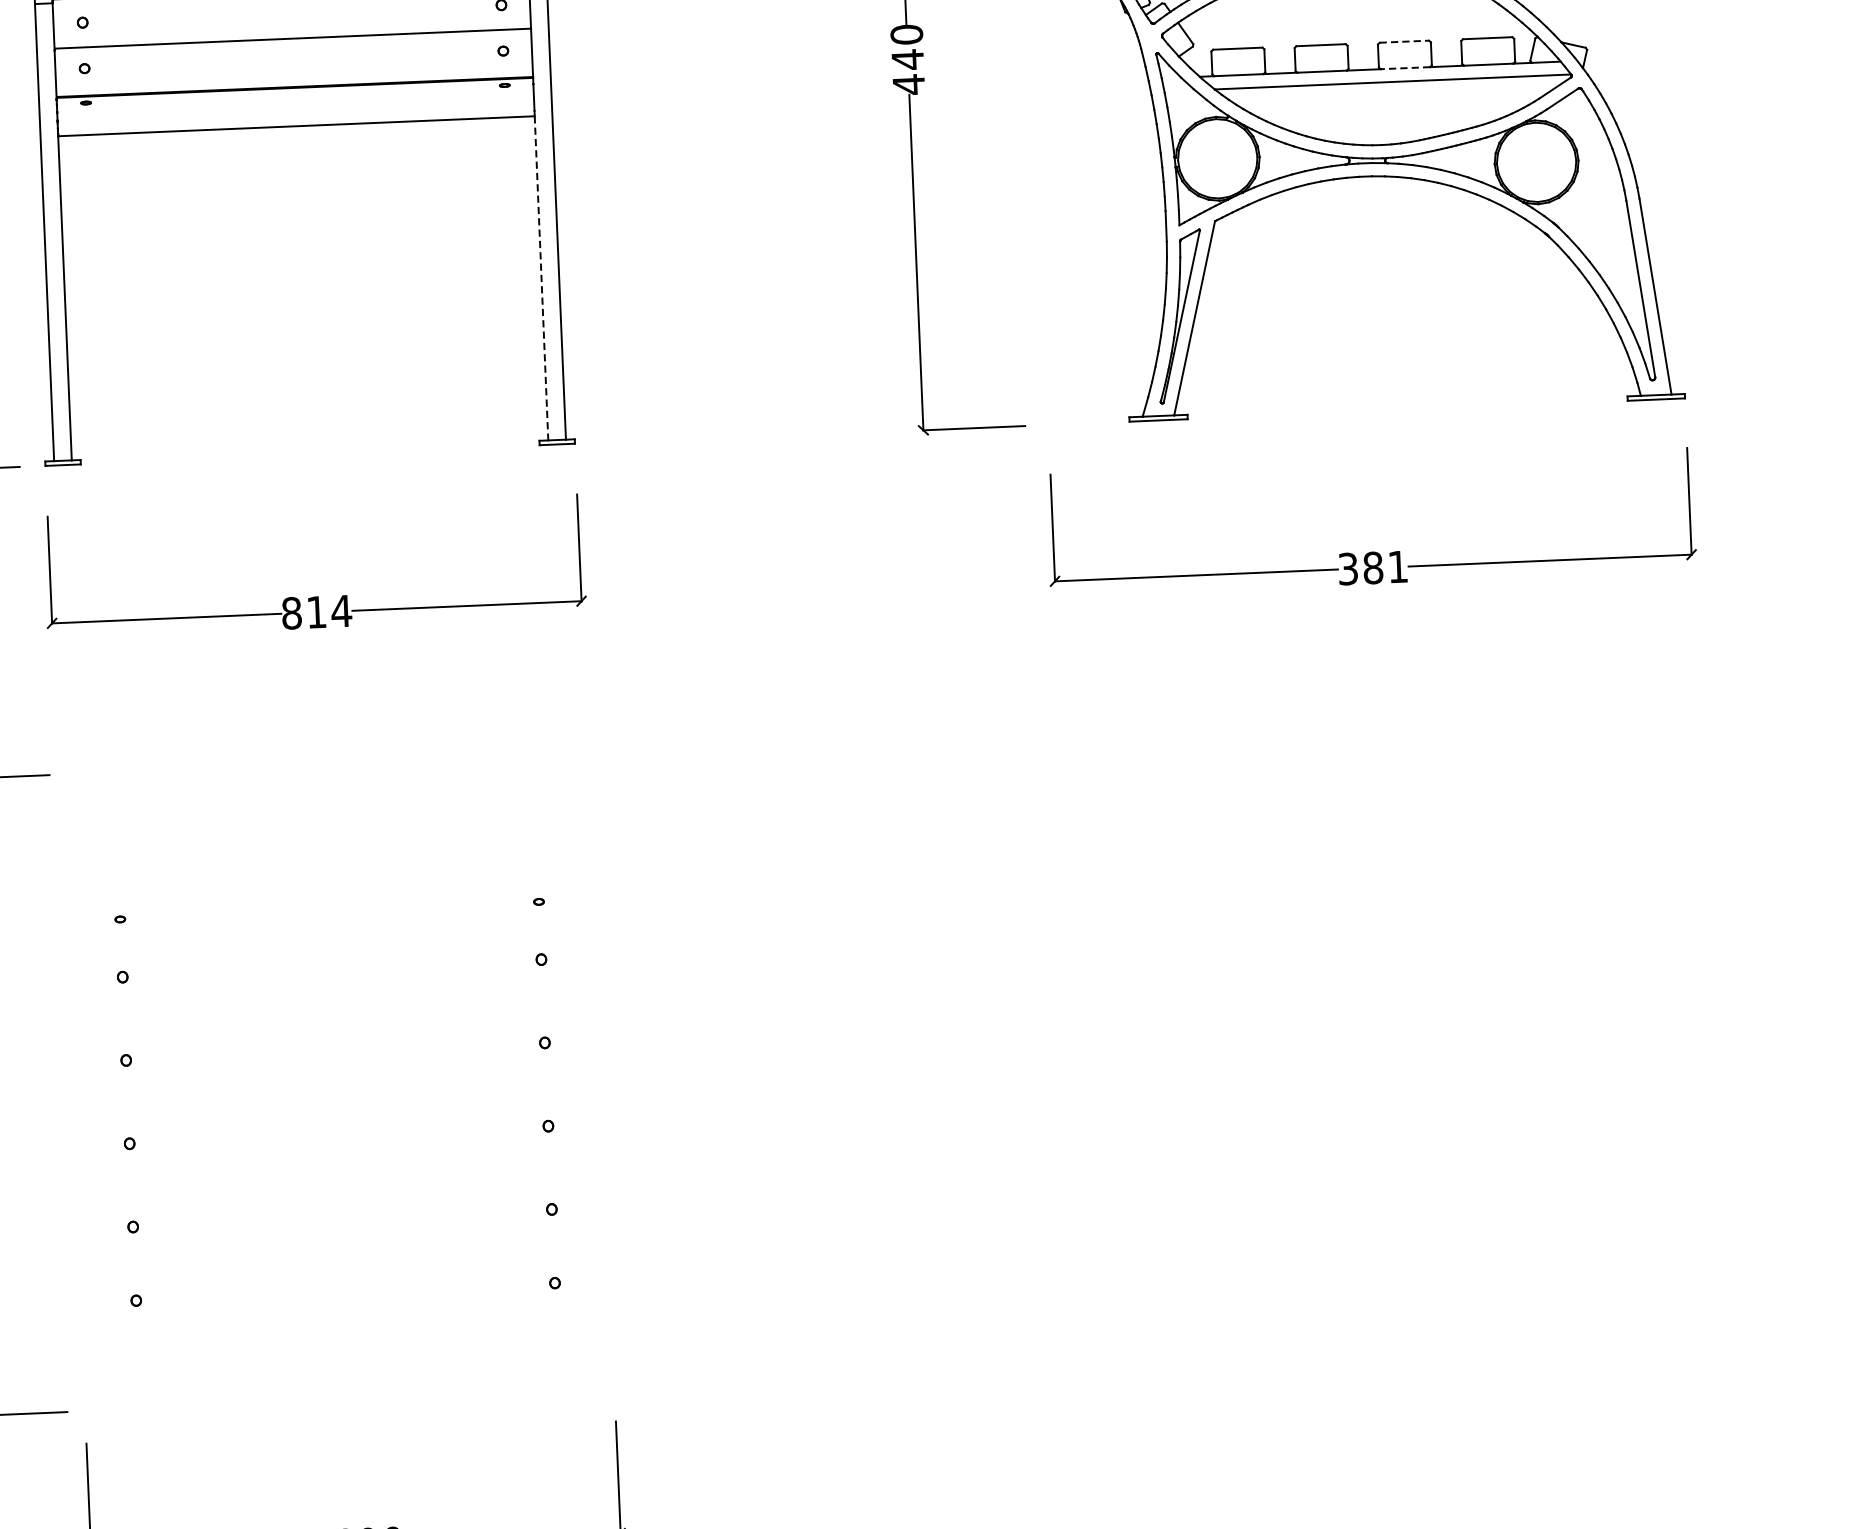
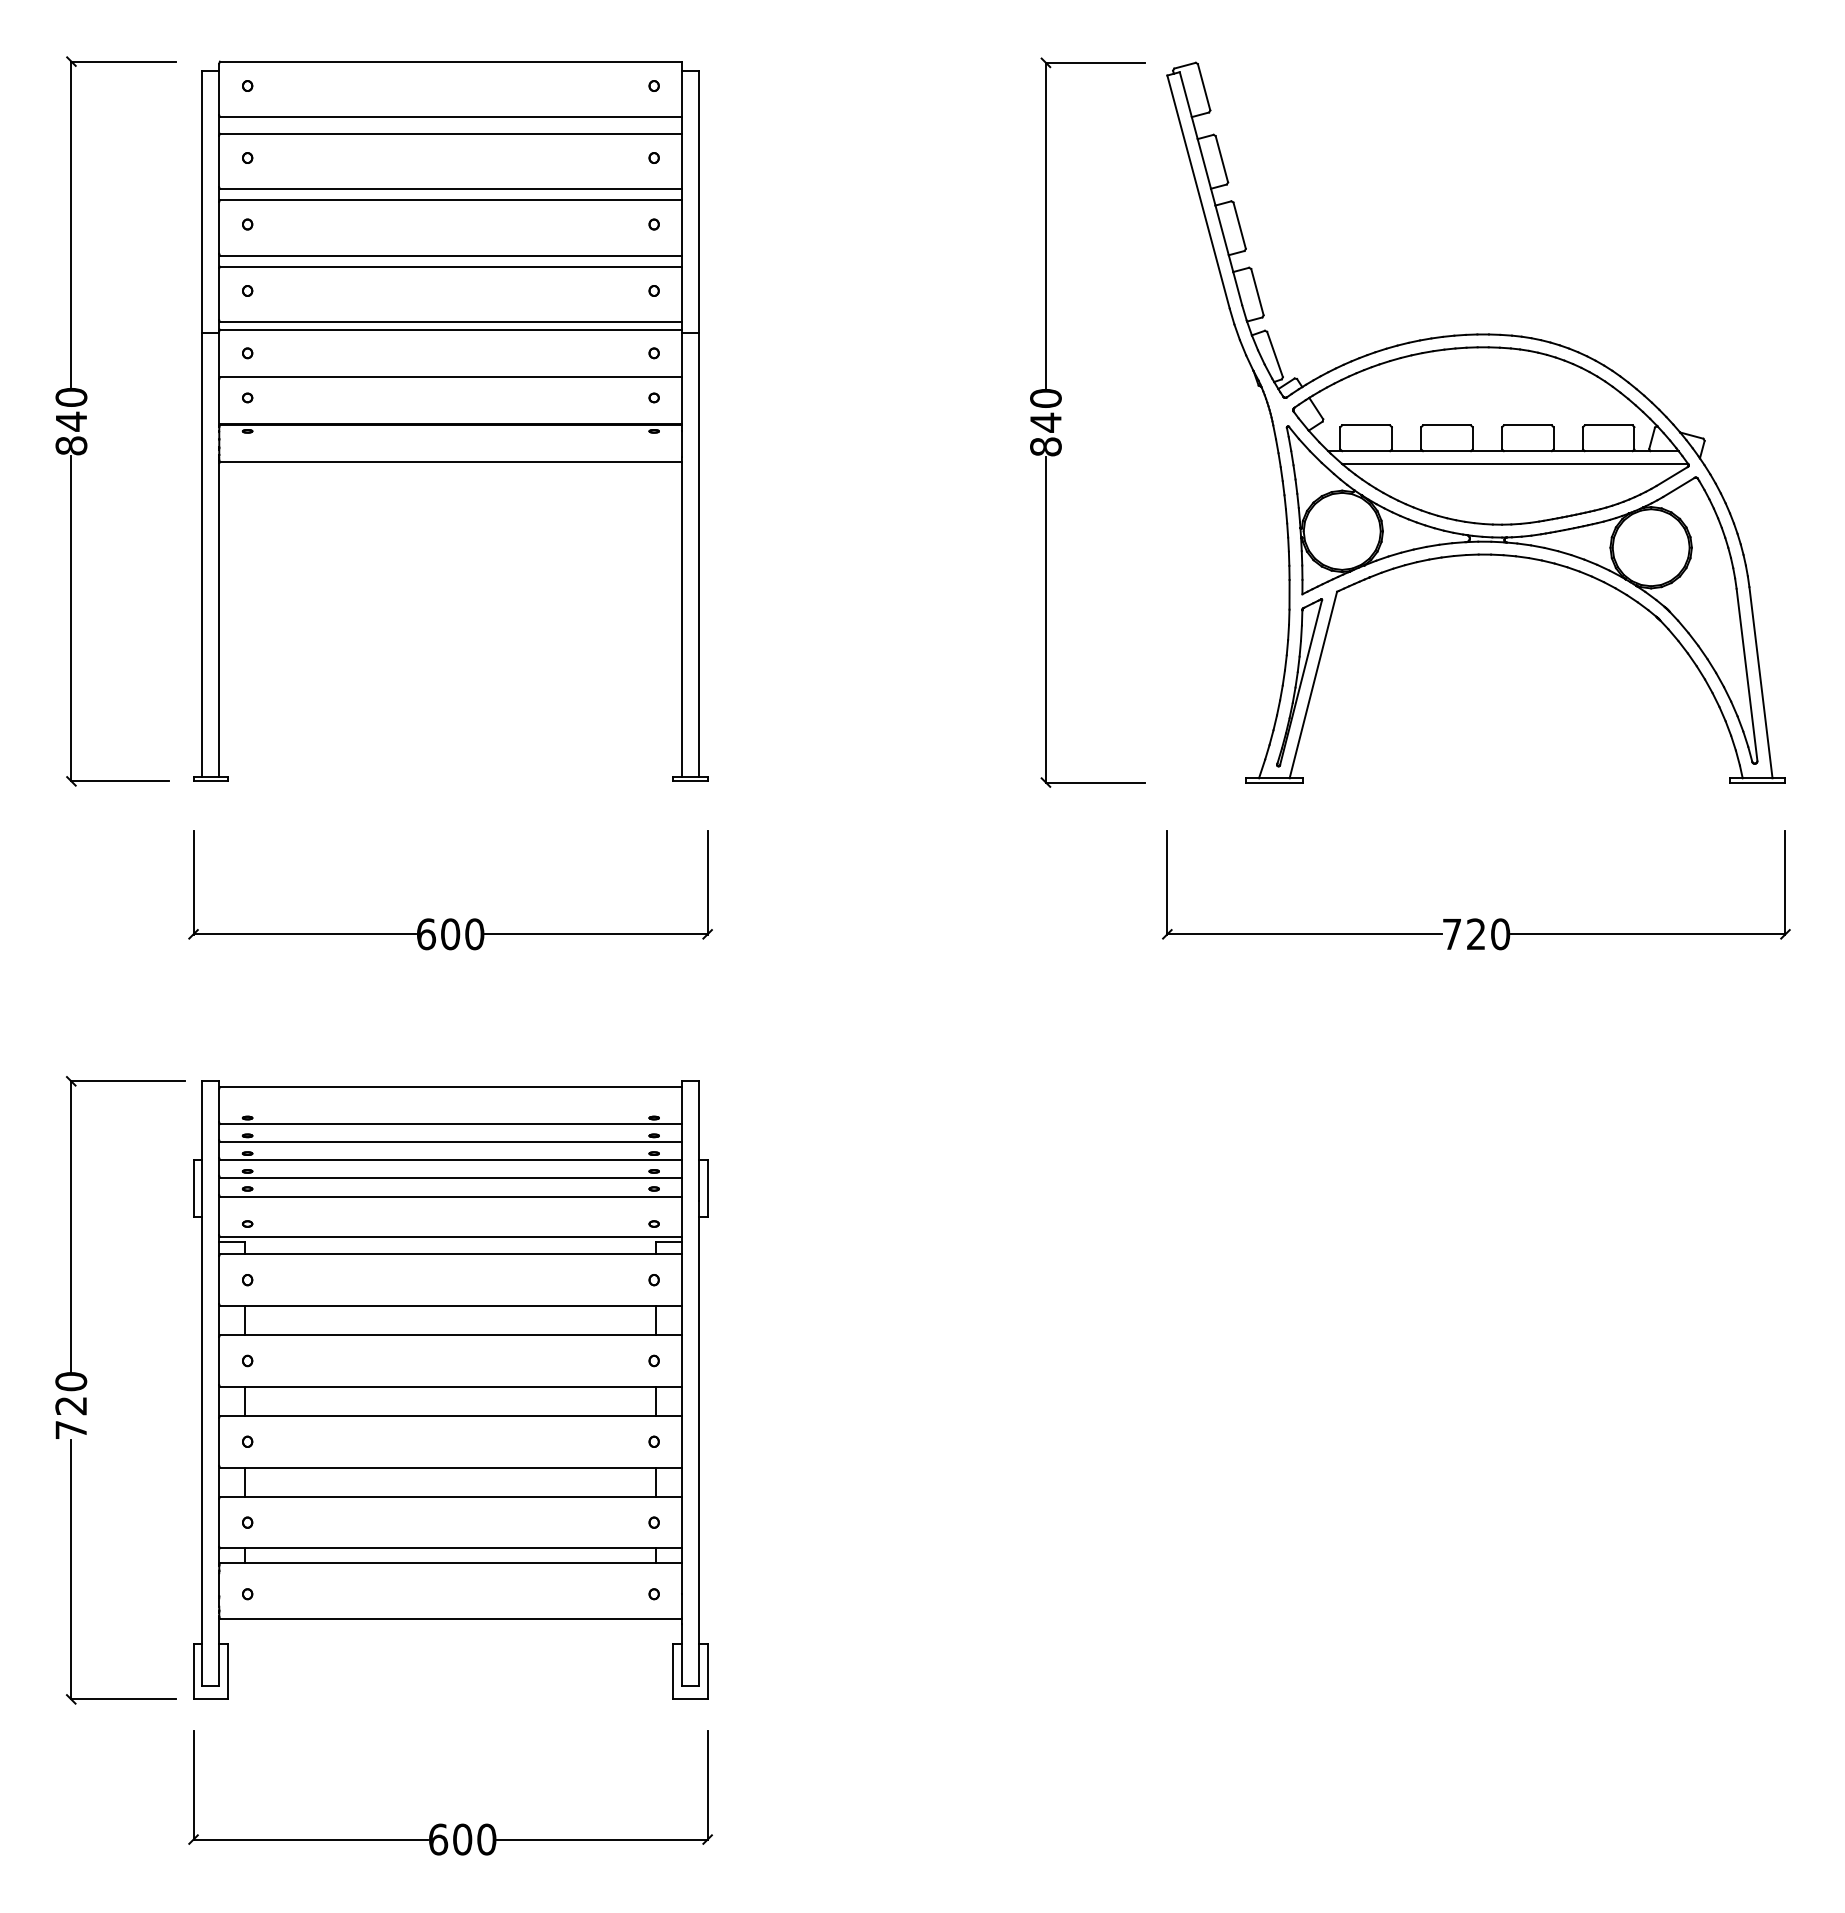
line: (1403, 41) -> (1527, 425), dashed -> solid
line: (1405, 68) -> (1527, 451), dashed -> solid
text: (908, 85) -> (1045, 447), 440 -> 840
line: (541, 279) -> (681, 620), dashed -> solid
text: (1373, 568) -> (1476, 934), 381 -> 720
text: (316, 612) -> (450, 934), 814 -> 600
part: (336, 1081) -> (450, 1389), added

